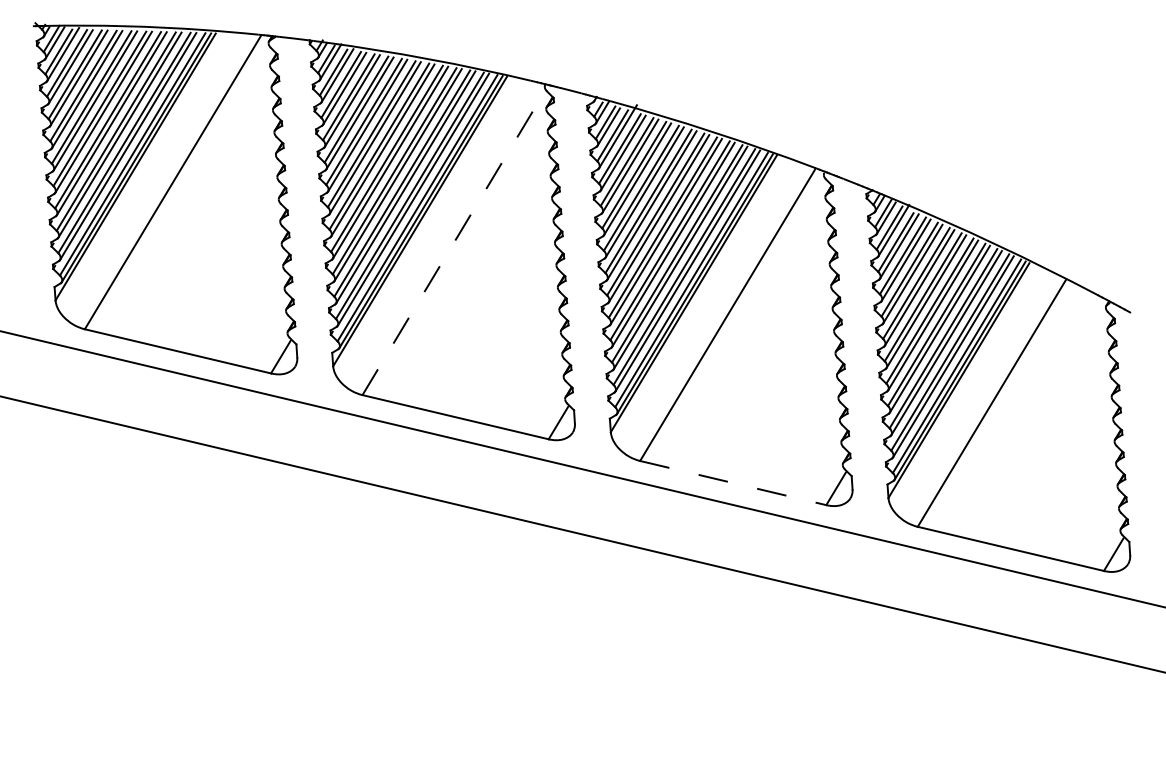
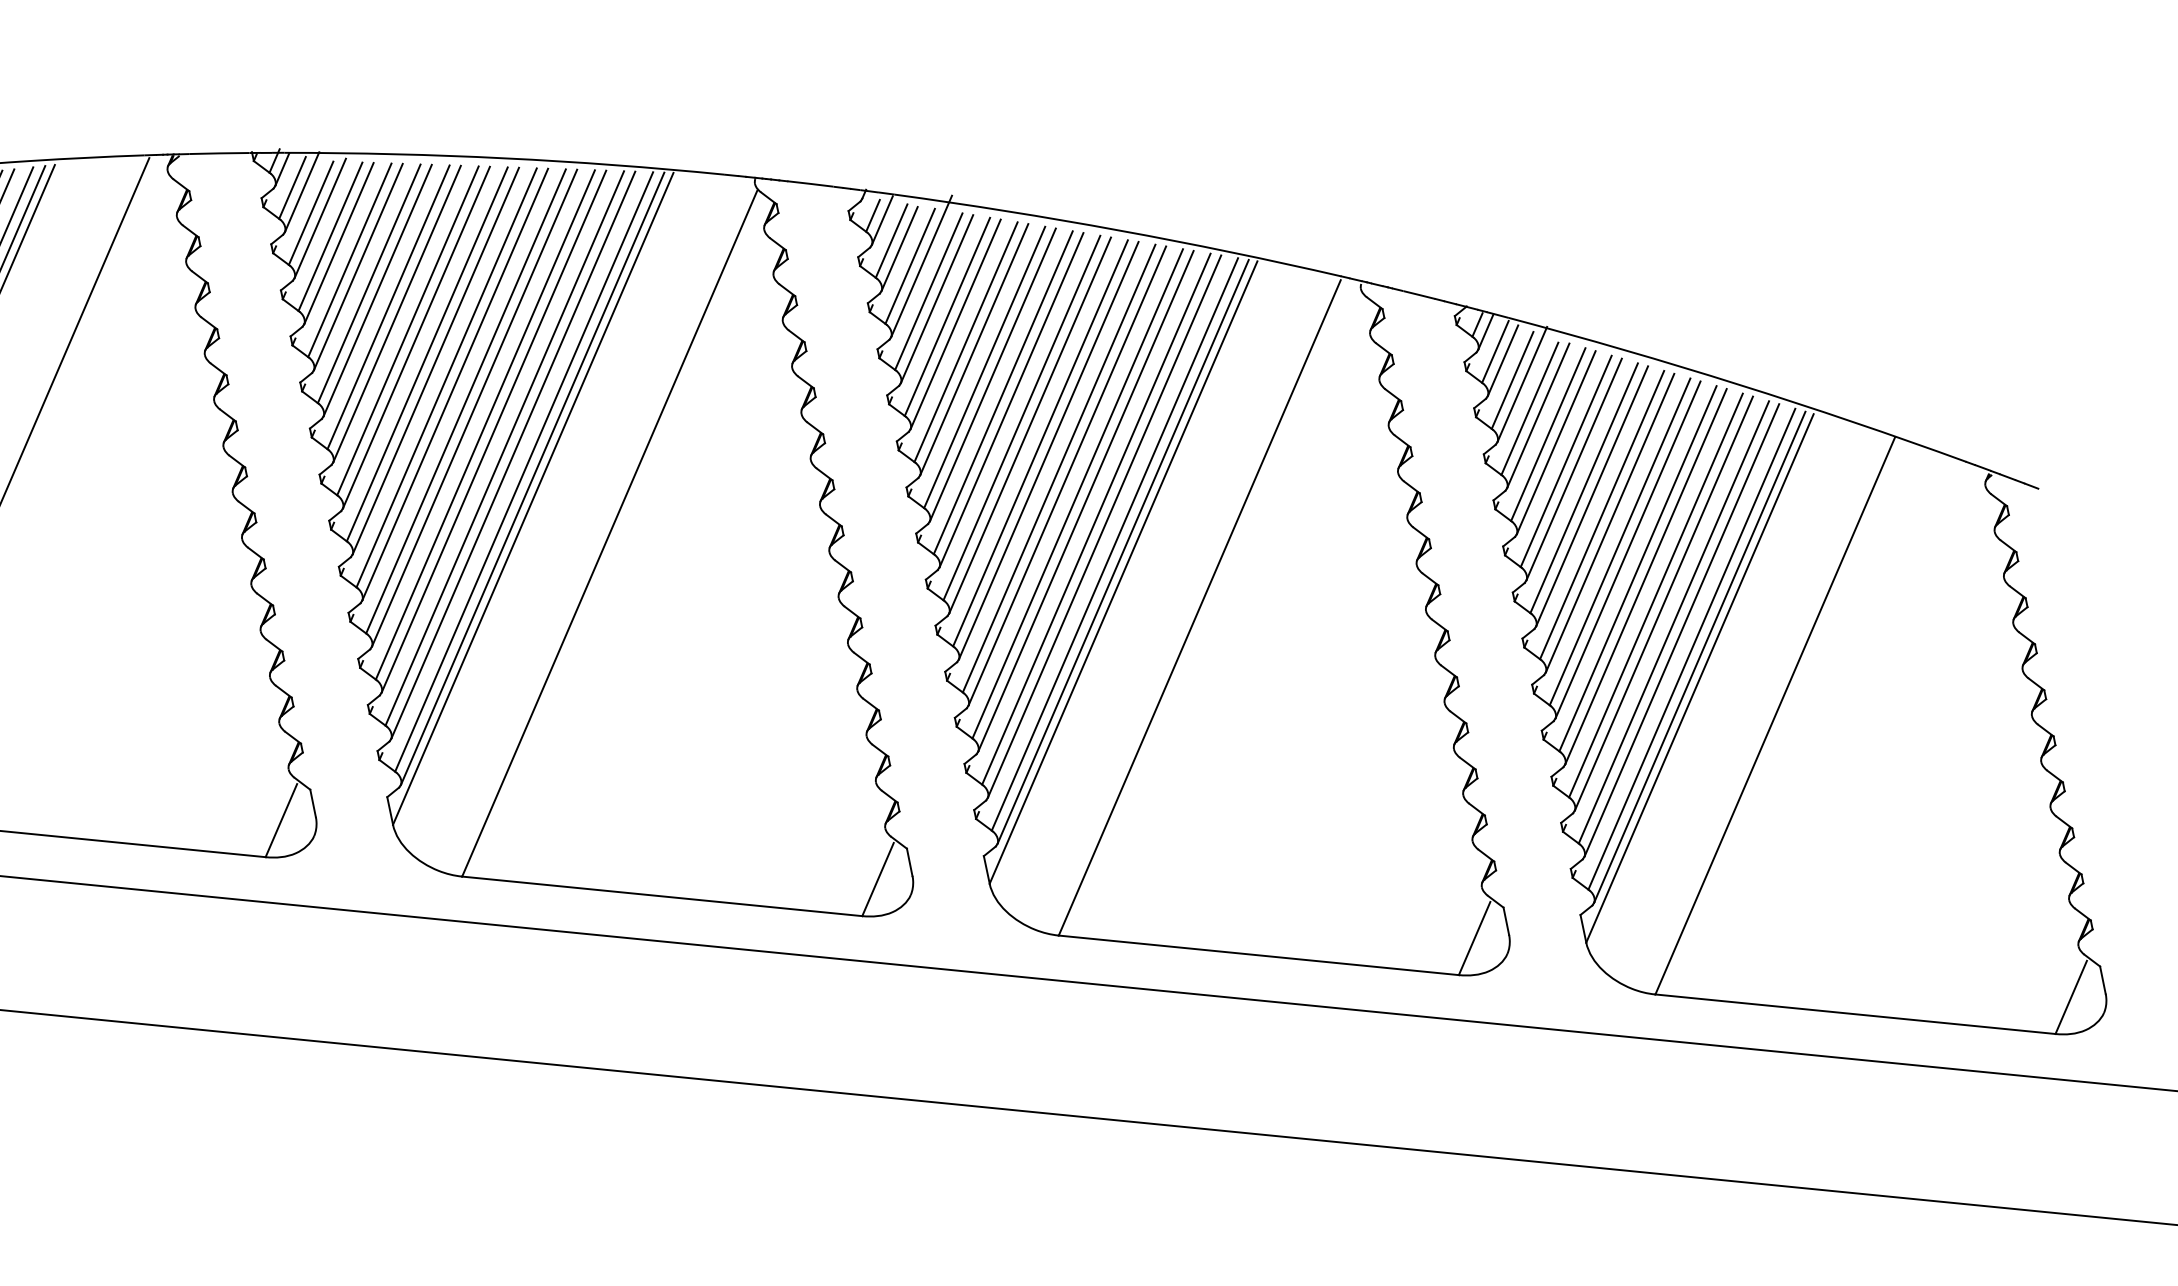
line: (453, 242) -> (608, 533), dashed -> solid
line: (733, 483) -> (1259, 956), dashed -> solid

